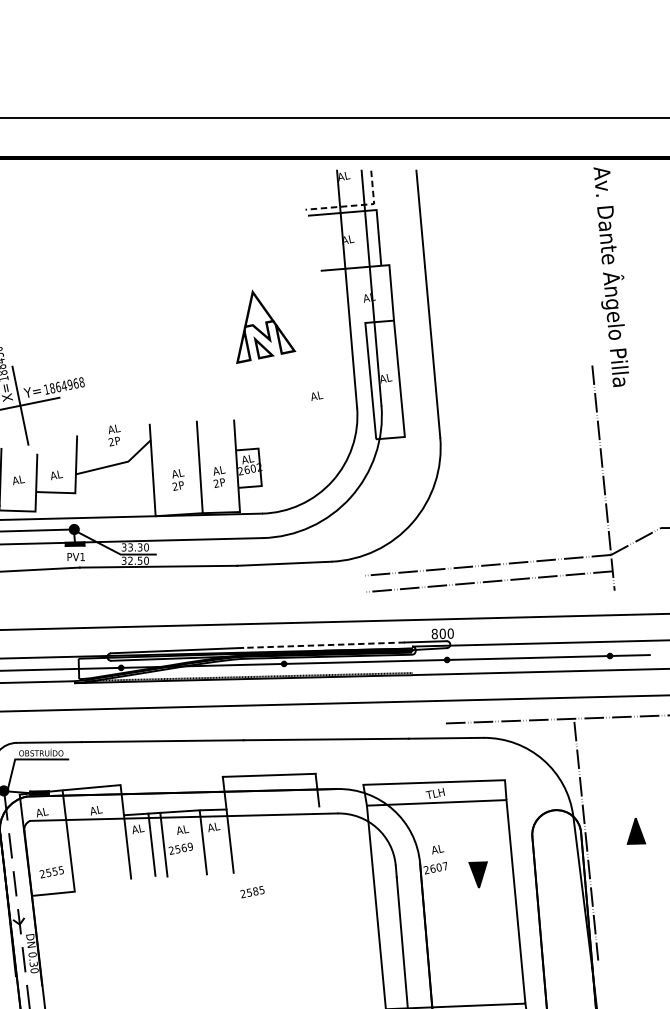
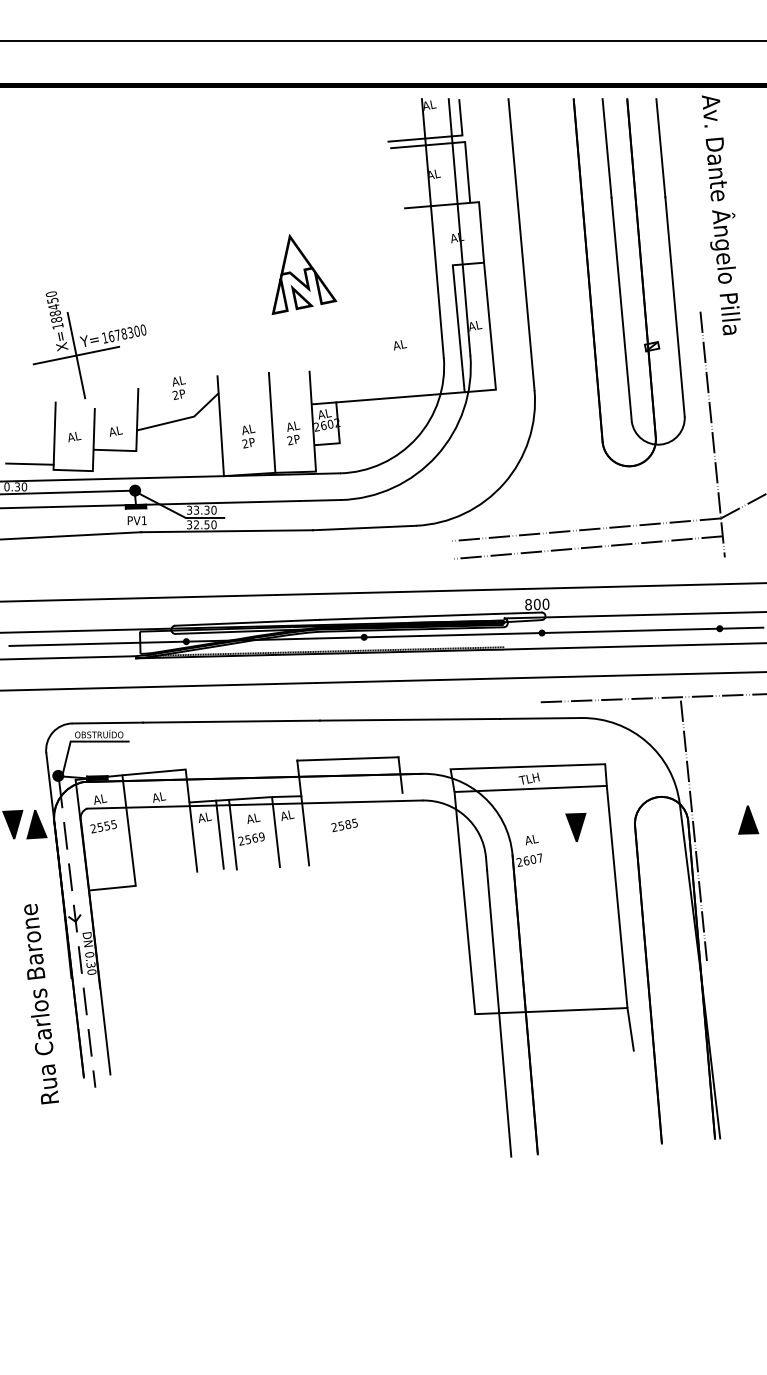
line: (356, 205) -> (443, 137), dashed -> solid
part: (266, 326) -> (304, 274), moved
part: (519, 338) -> (620, 282), added
text: (67, 385) -> (127, 333), 1864968 -> 1678300
line: (317, 444) -> (400, 397), added
line: (323, 644) -> (407, 616), dashed -> solid
text: (51, 872) -> (103, 826), moved
part: (477, 874) -> (575, 827), moved
text: (252, 892) -> (344, 825), moved

